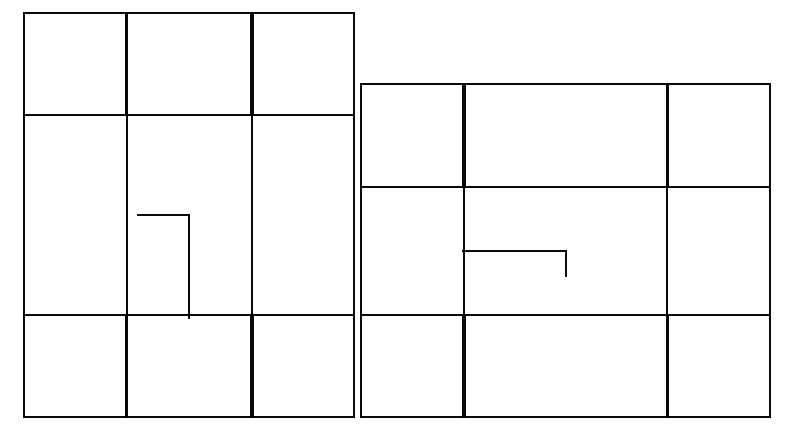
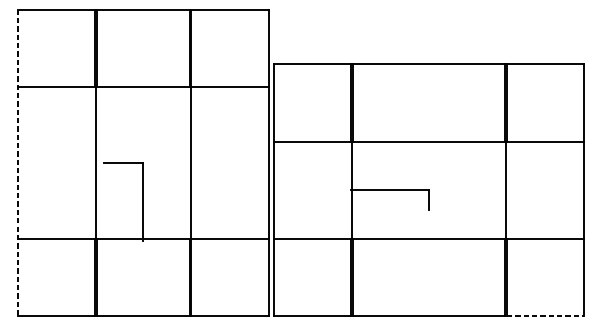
line: (23, 215) -> (17, 163), solid -> dashed
line: (719, 417) -> (545, 316), solid -> dashed

